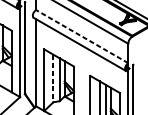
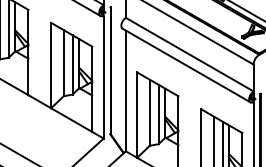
line: (82, 36) -> (189, 54), dashed -> solid
line: (53, 79) -> (149, 113), dashed -> solid

